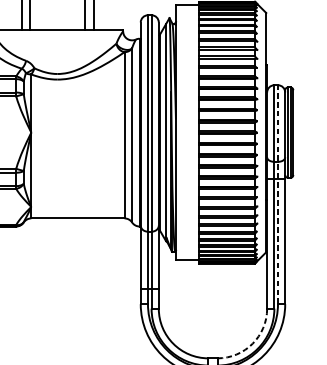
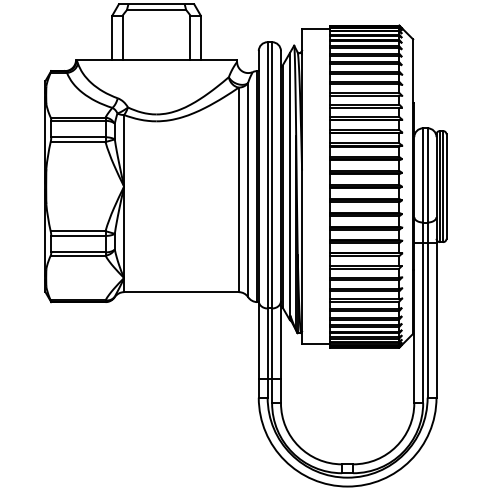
line: (277, 194) -> (427, 262), dashed -> solid
arc: (252, 343) -> (396, 446), dashed -> solid

